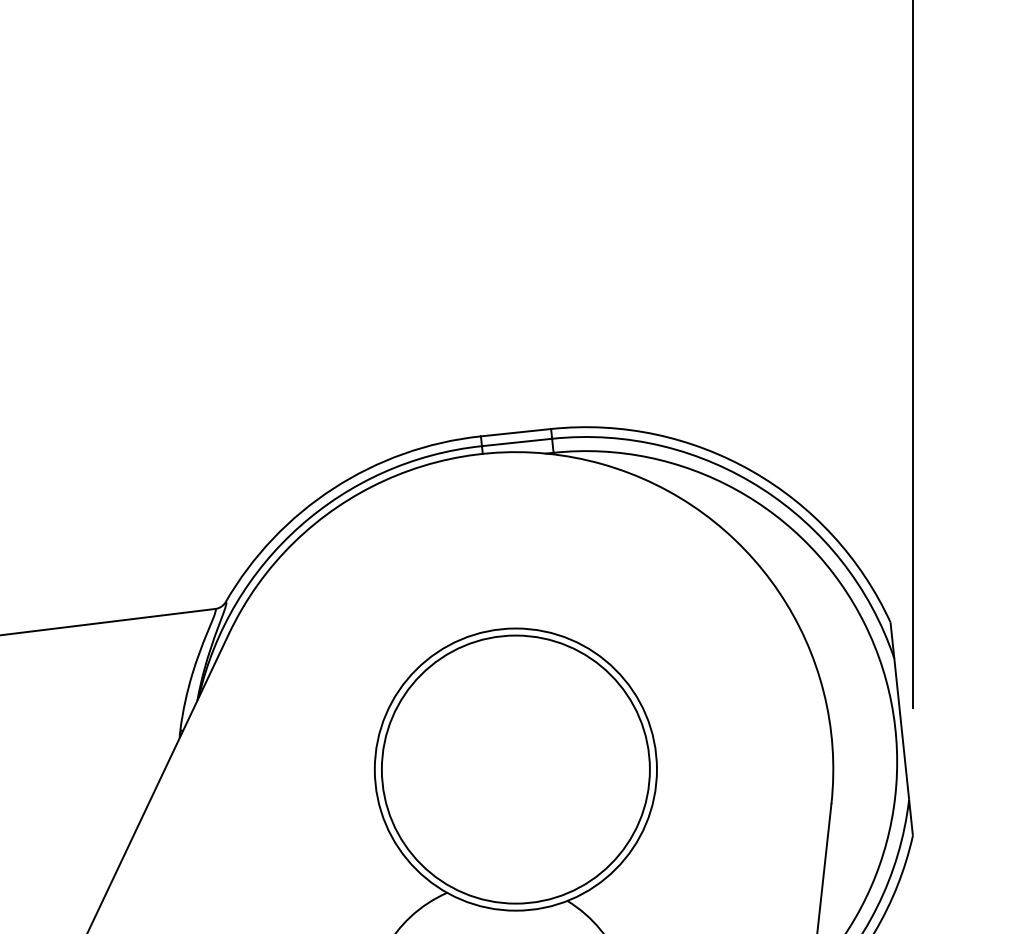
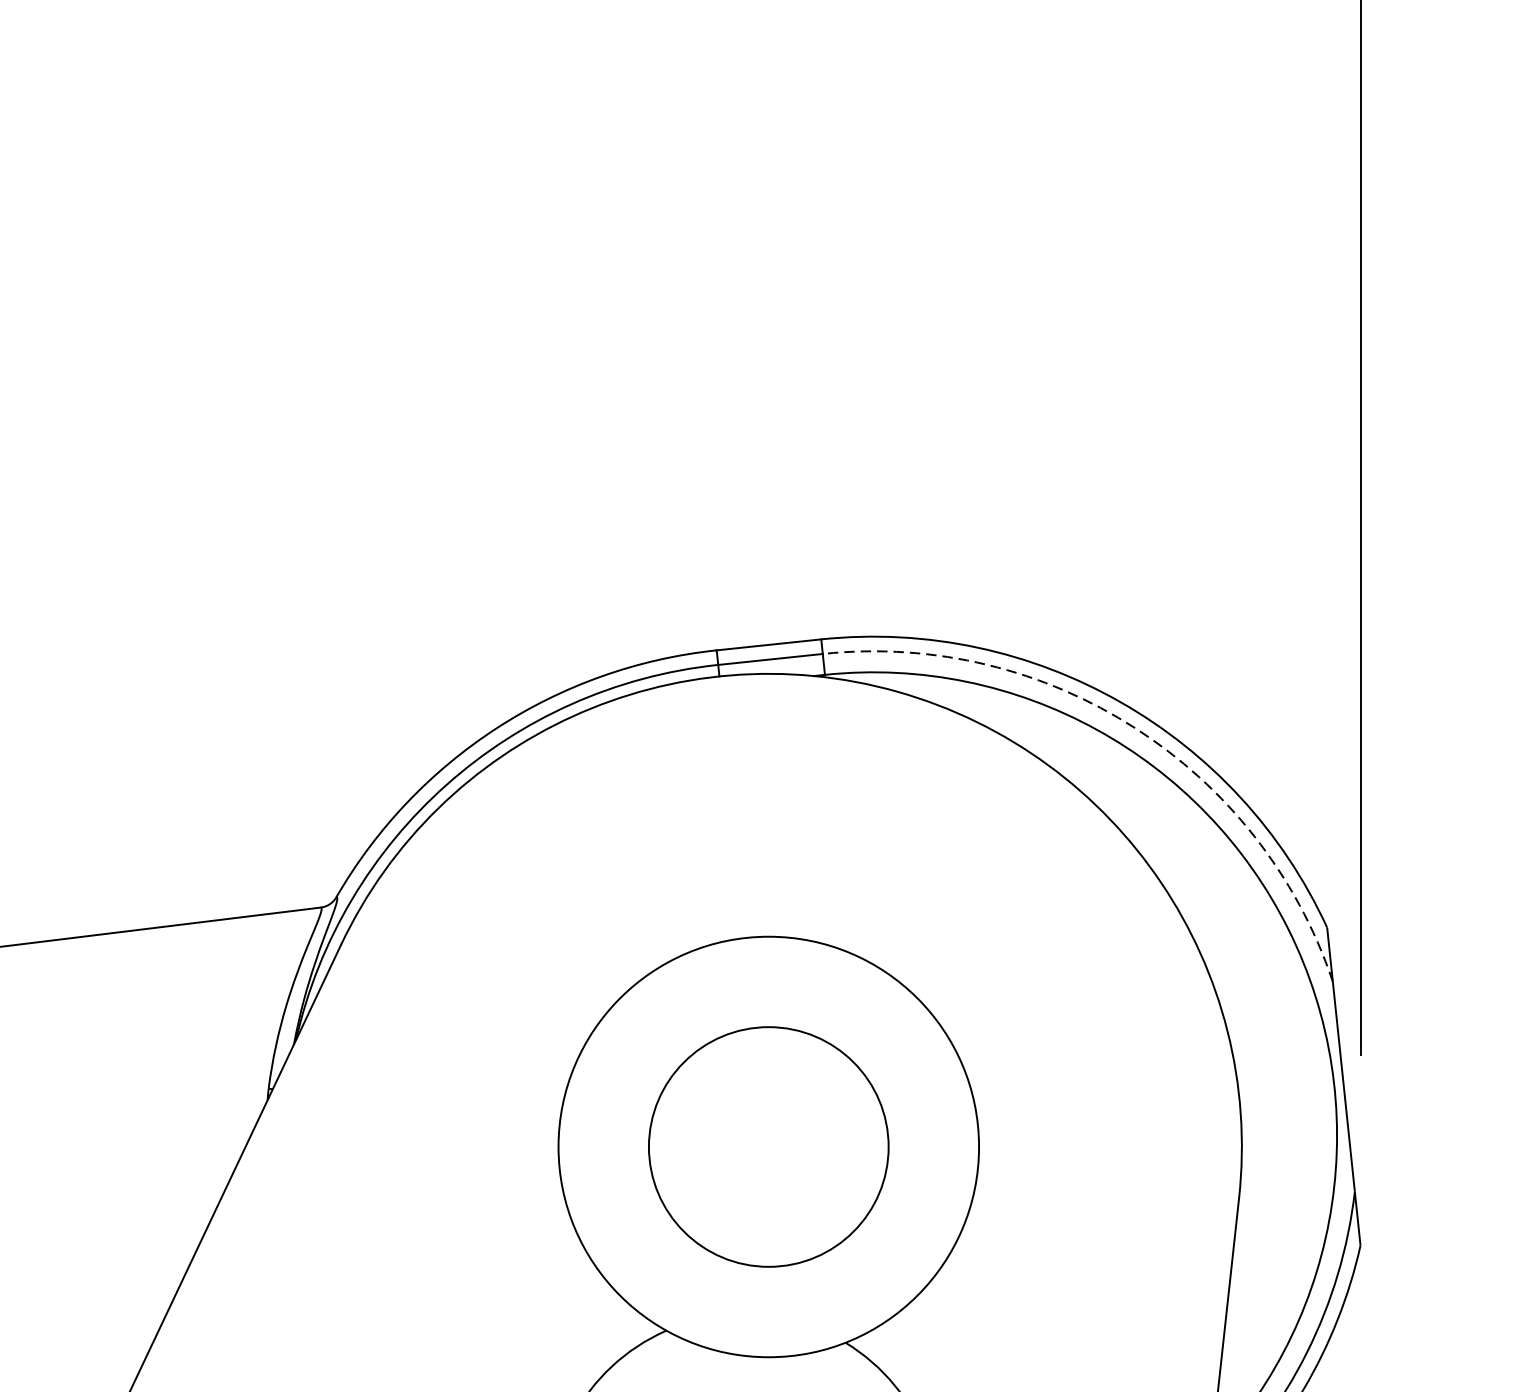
arc: (761, 488) -> (1134, 728), solid -> dashed
circle: (515, 769) -> (768, 1146), size x0.6

